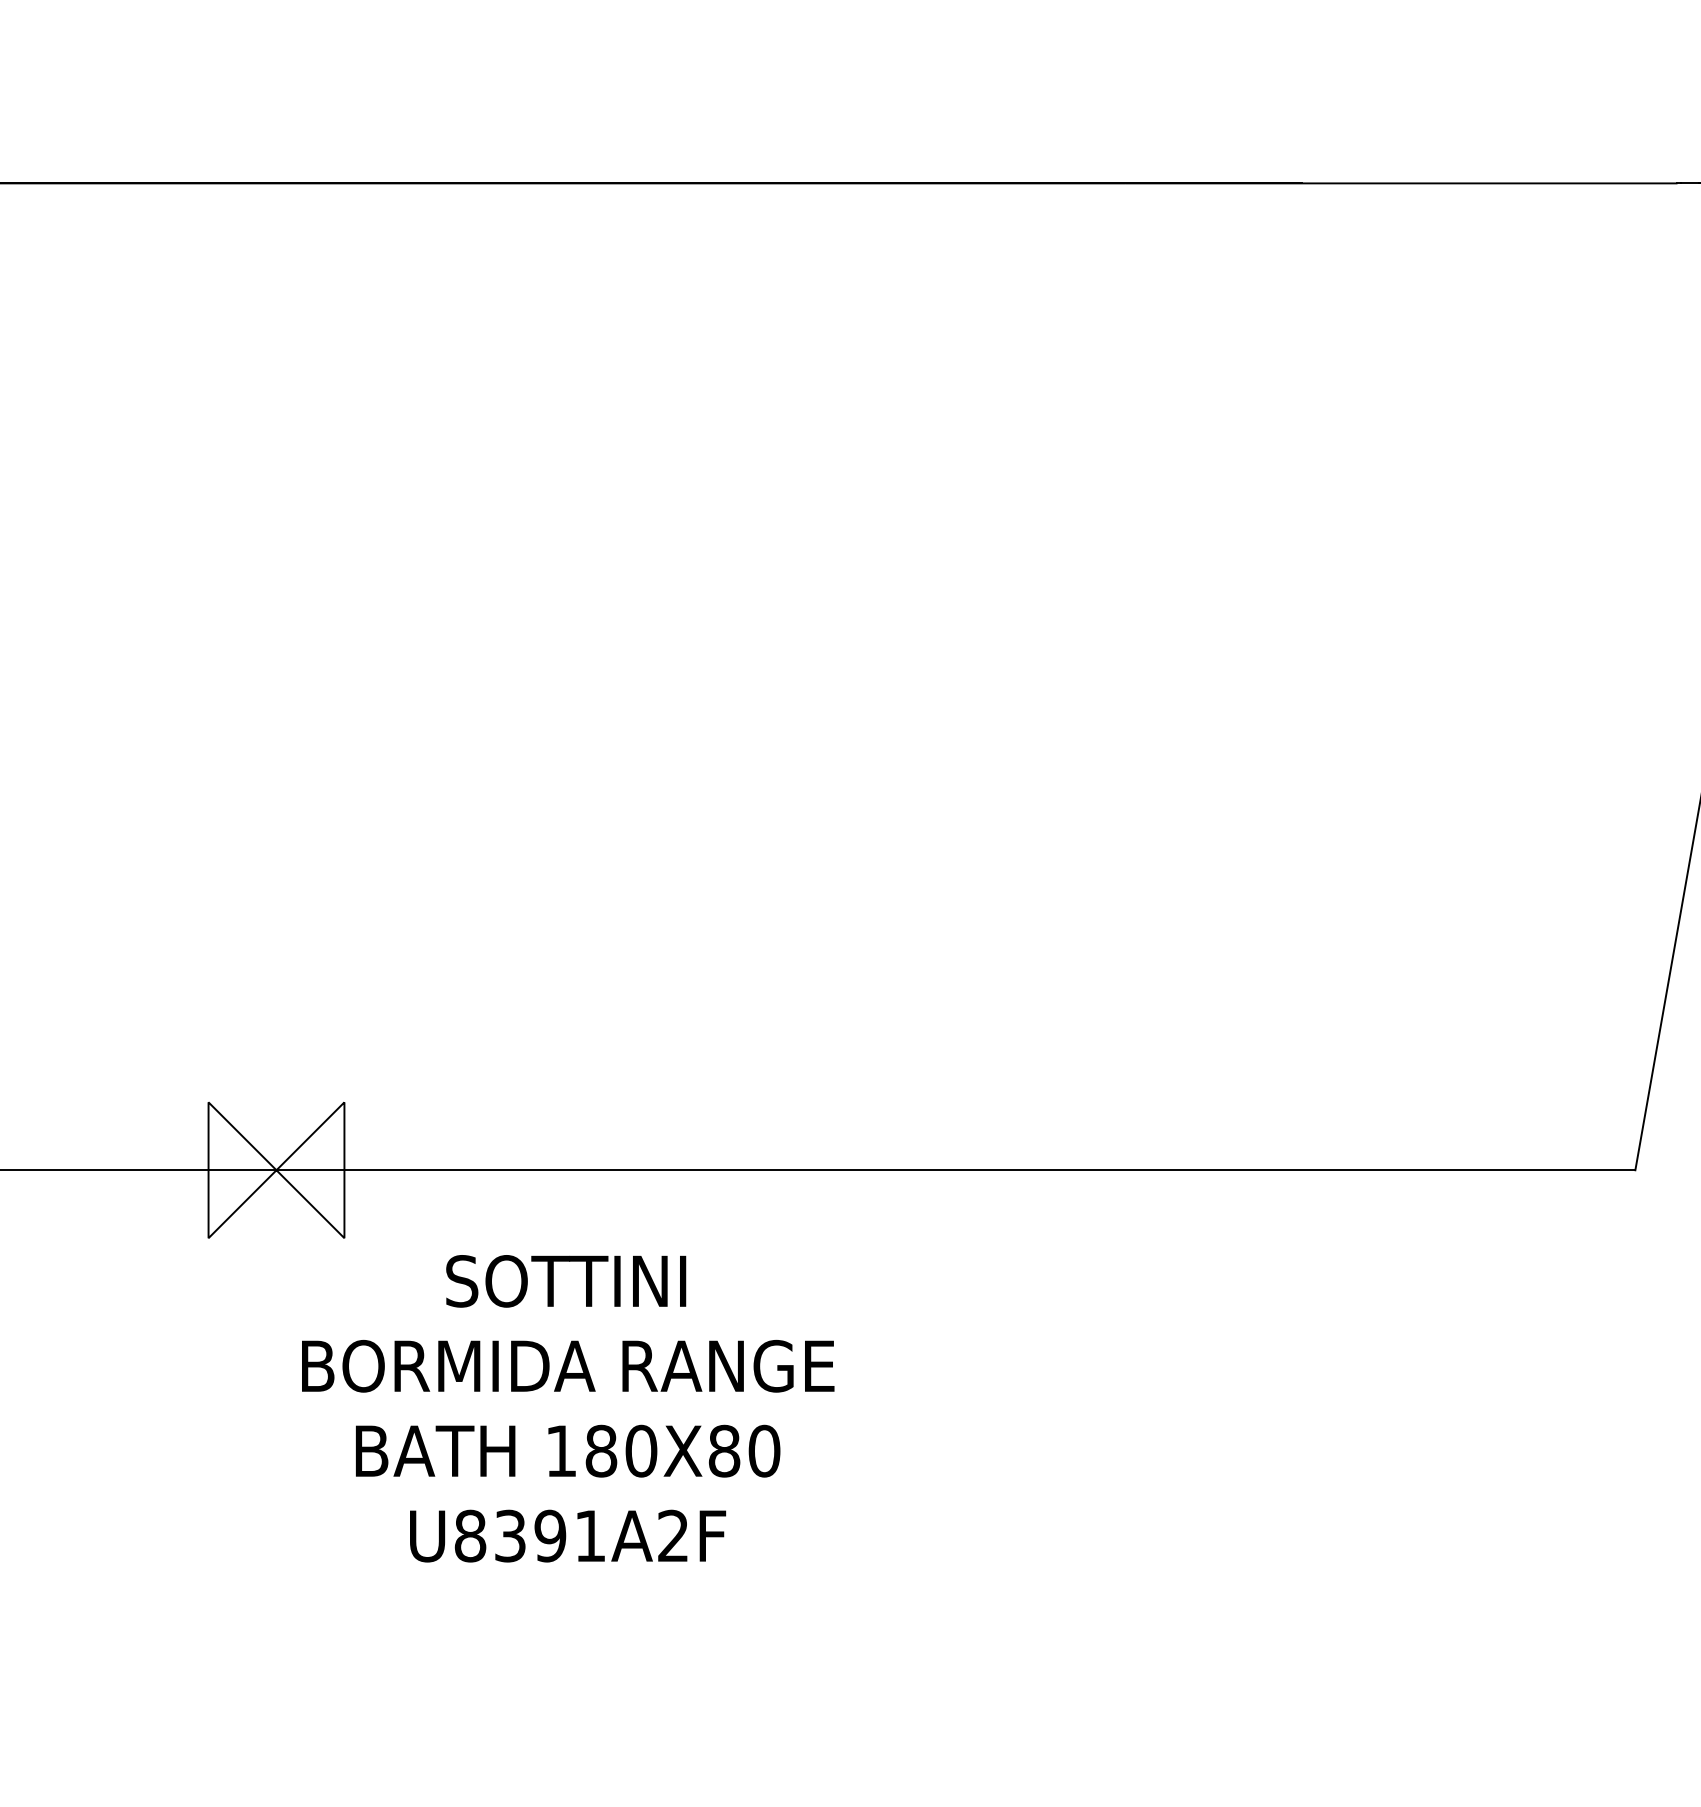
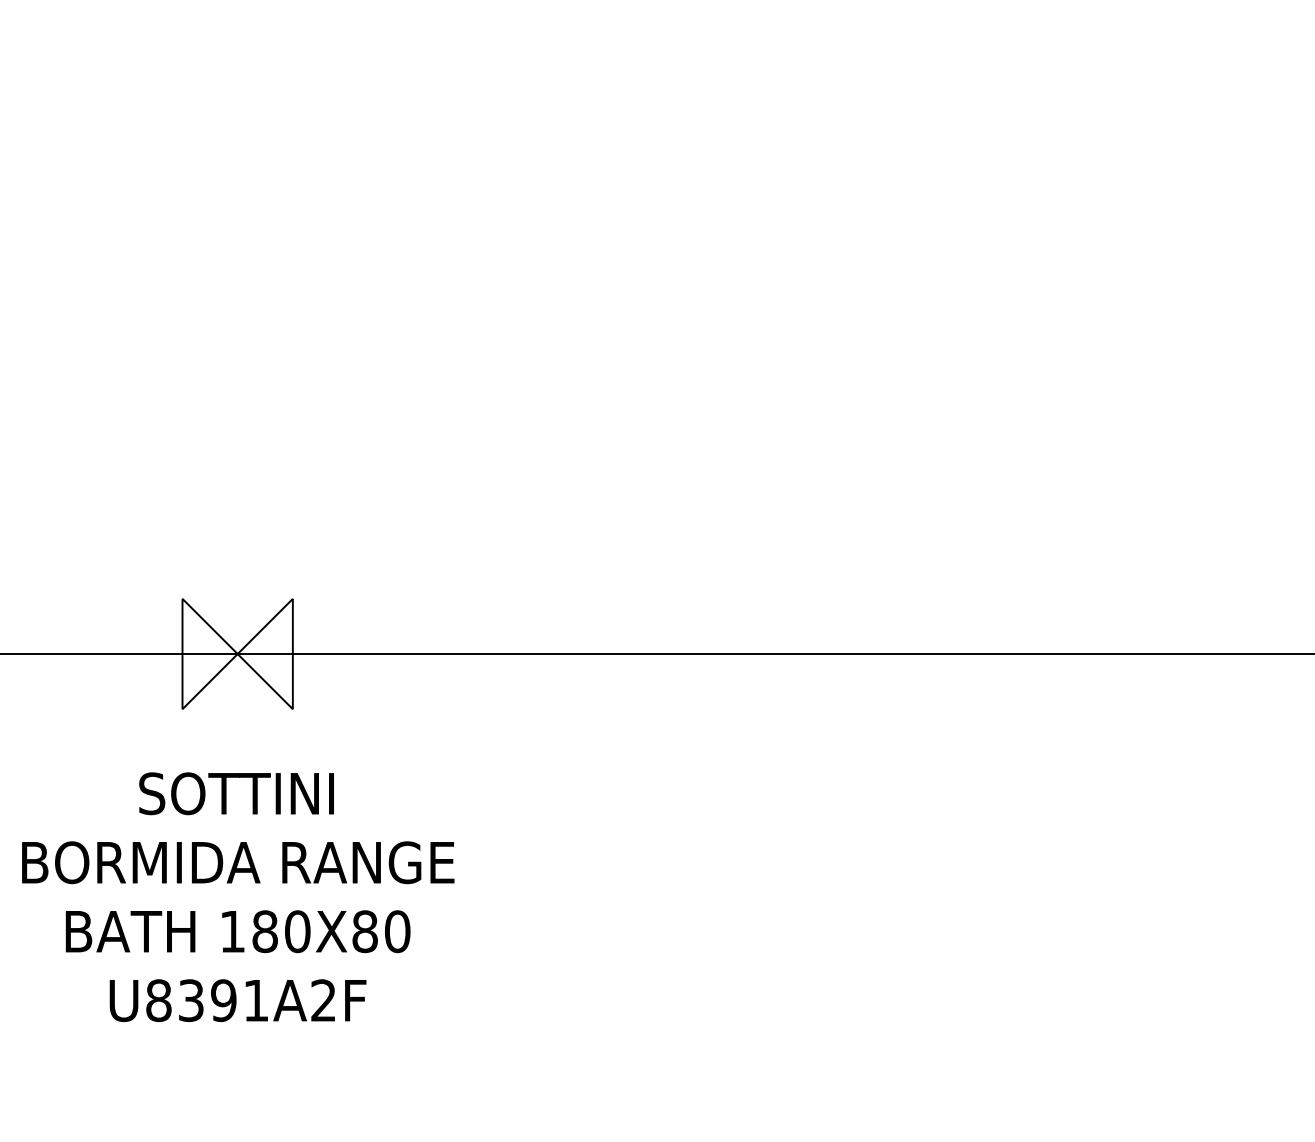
text: (568, 1408) -> (238, 897), moved

